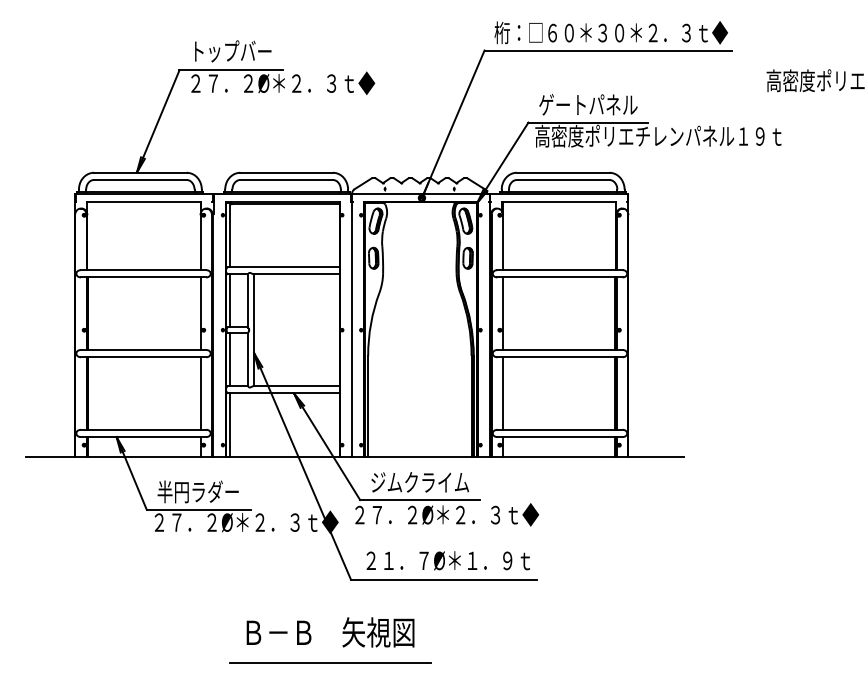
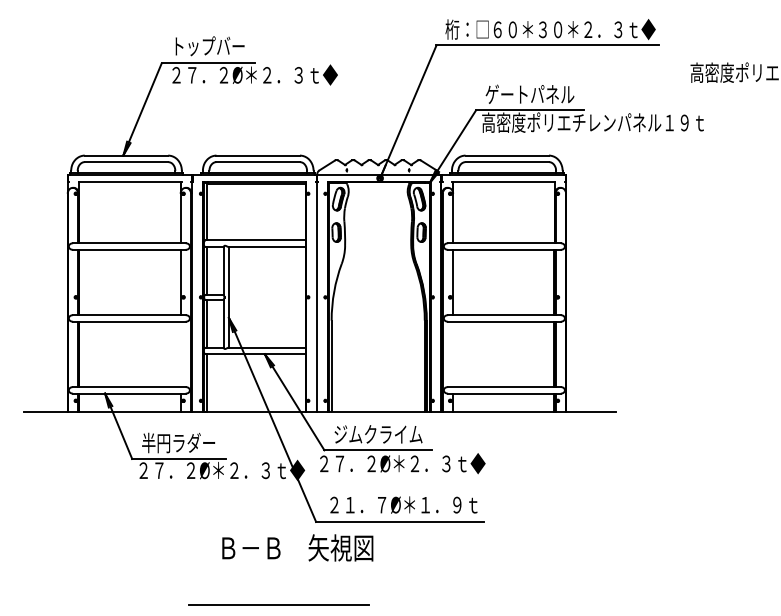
line: (200, 393) -> (180, 354), removed
line: (503, 393) -> (453, 354), removed
text: (330, 632) -> (297, 548), moved
line: (330, 662) -> (278, 603), moved

